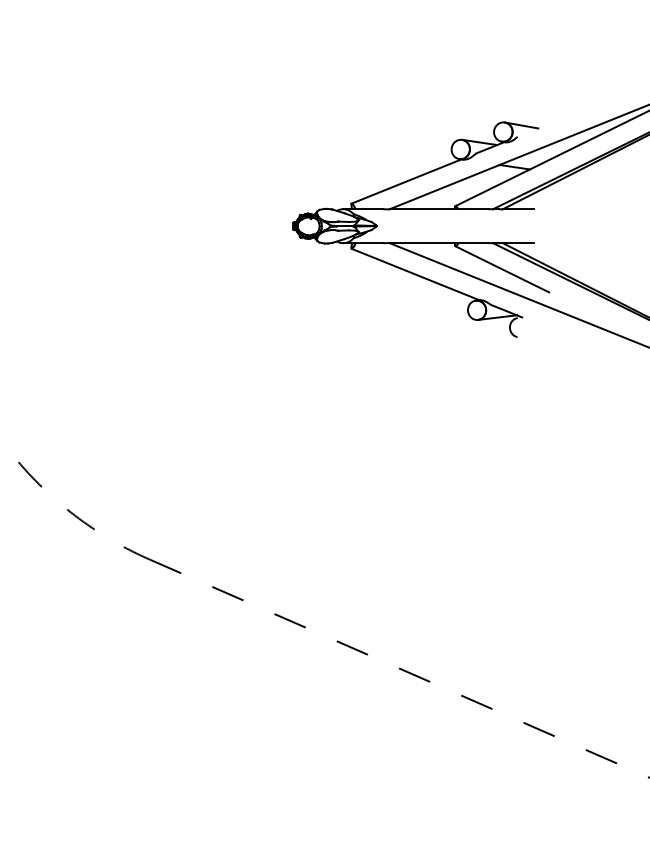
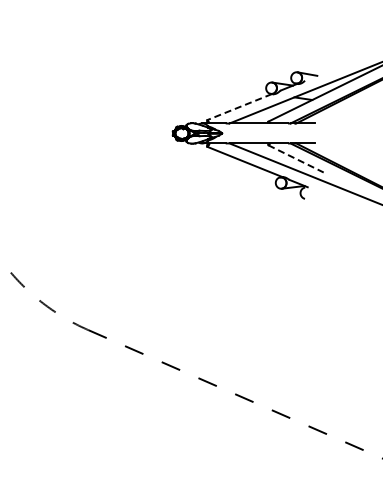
line: (406, 182) -> (239, 107), solid -> dashed
line: (503, 268) -> (296, 158), solid -> dashed

